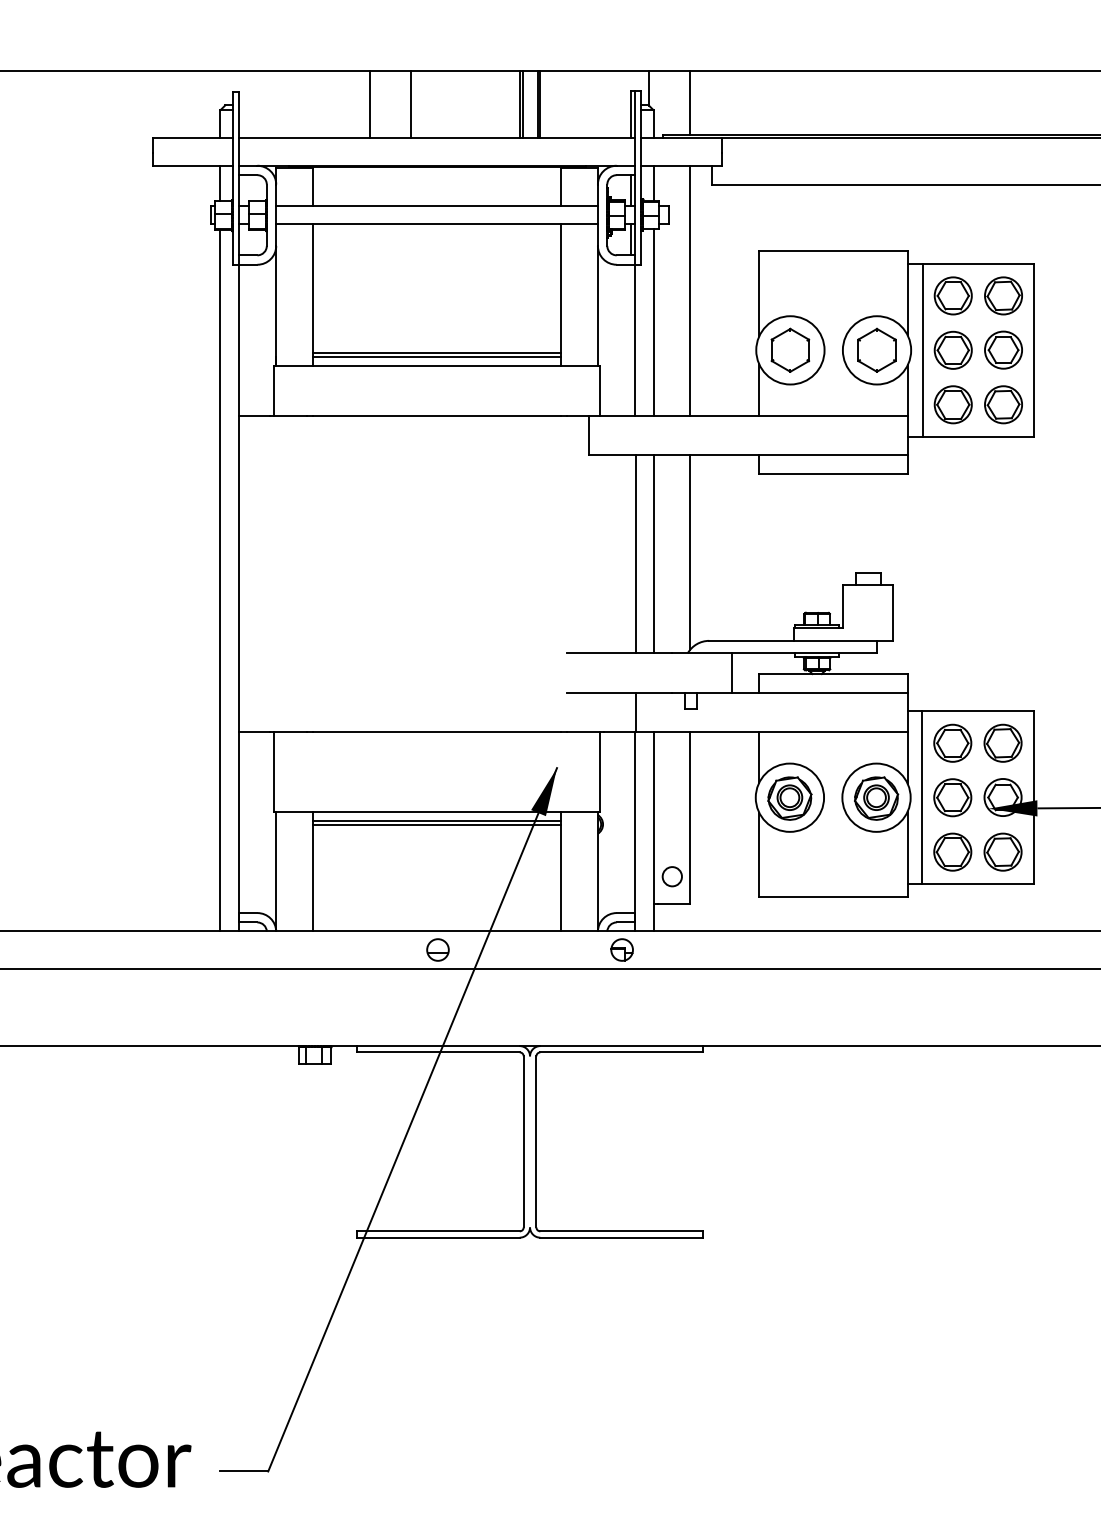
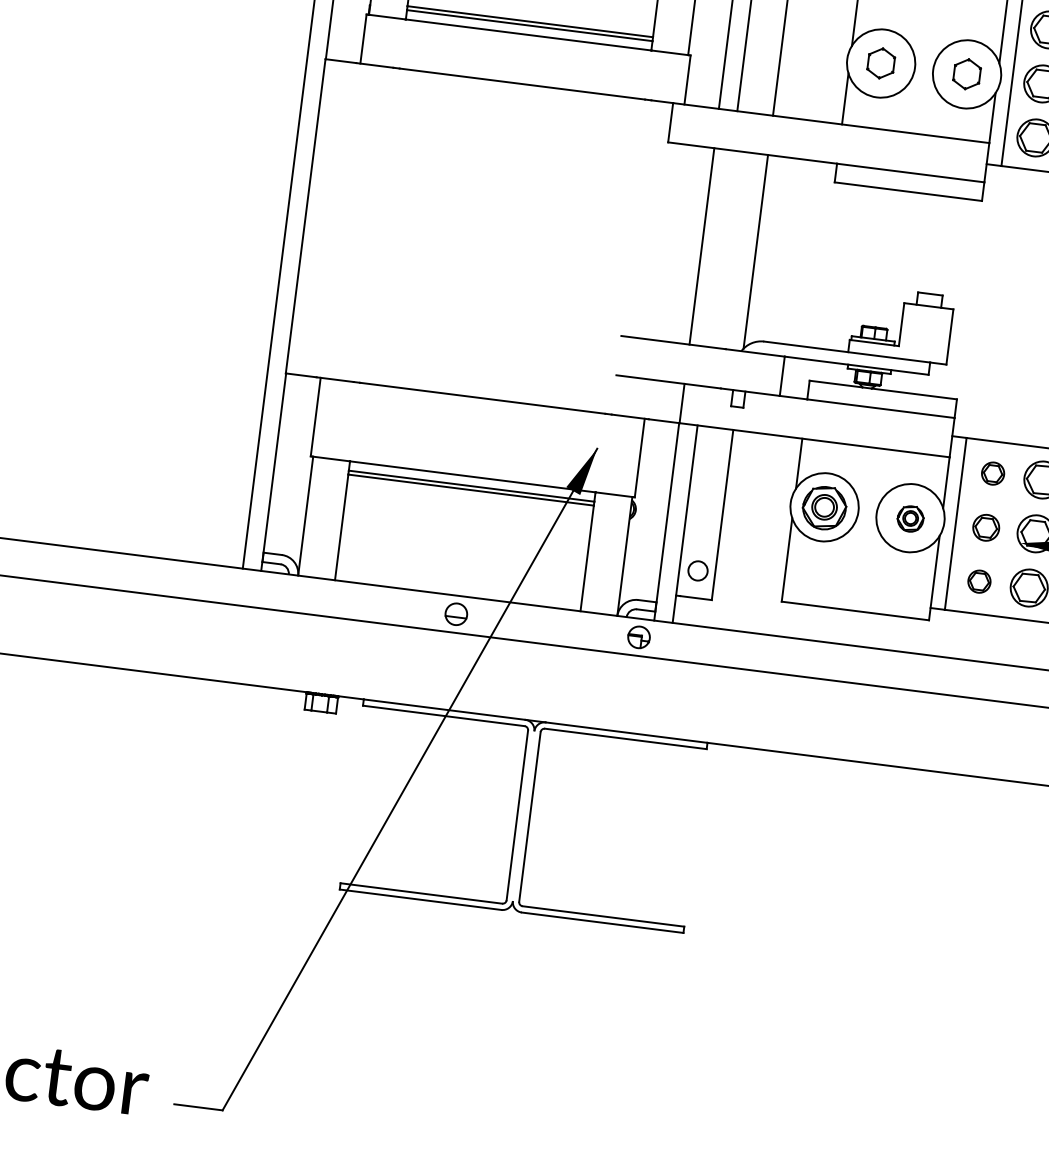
part: (790, 349) -> (881, 62), size x0.7
part: (876, 349) -> (966, 73), size x0.7
line: (653, 554) -> (719, 248), removed
part: (952, 742) -> (992, 472), size x0.6
part: (952, 797) -> (985, 527), size x0.7
part: (876, 798) -> (910, 518), size x0.6
part: (952, 851) -> (979, 581), size x0.6

